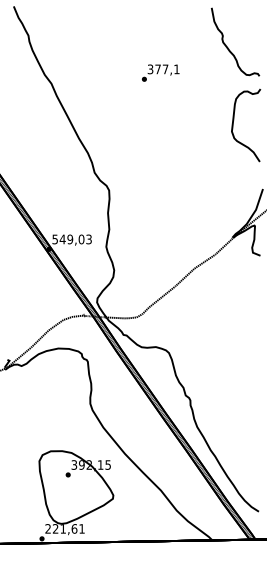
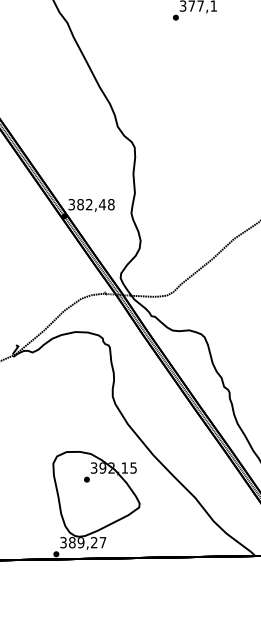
text: (71, 239) -> (90, 204), 549,03 -> 382,48
text: (64, 528) -> (82, 542), 221,61 -> 389,27

